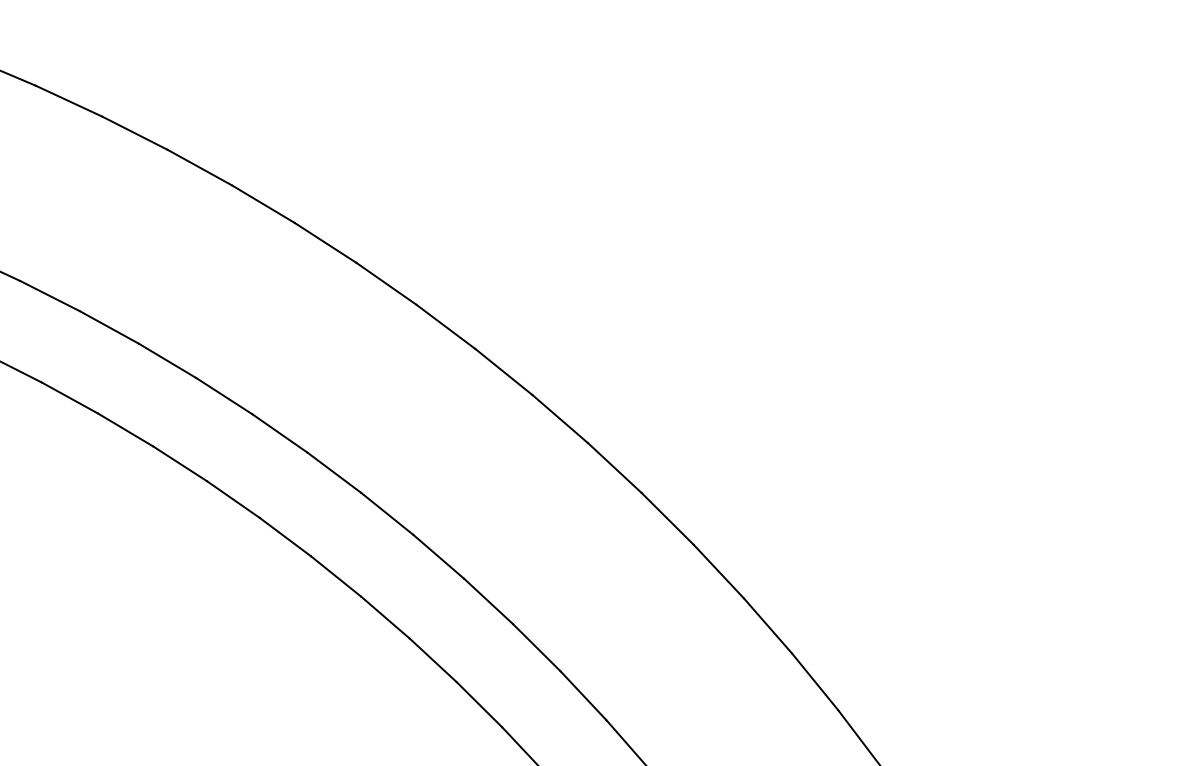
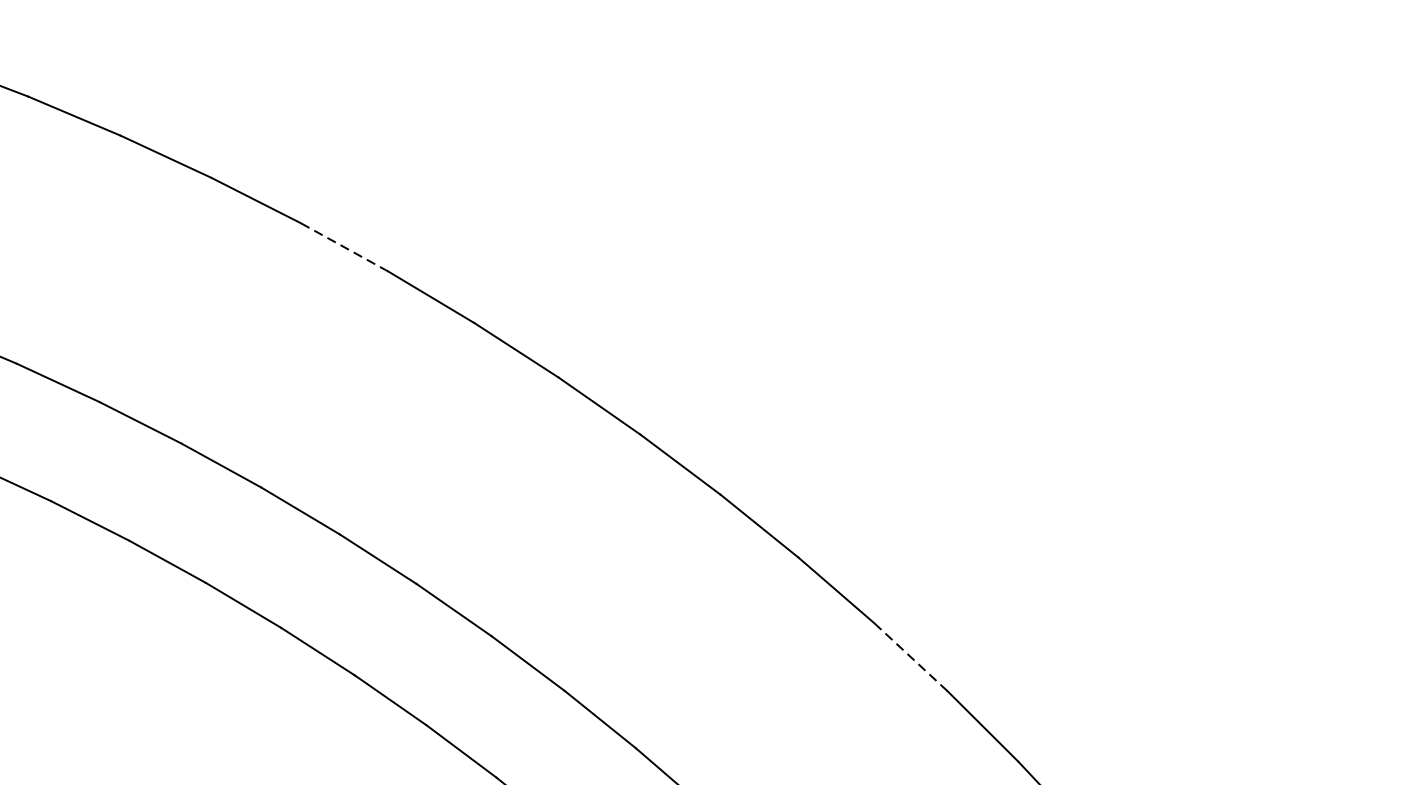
line: (325, 242) -> (344, 246), solid -> dashed
line: (718, 571) -> (910, 657), solid -> dashed

